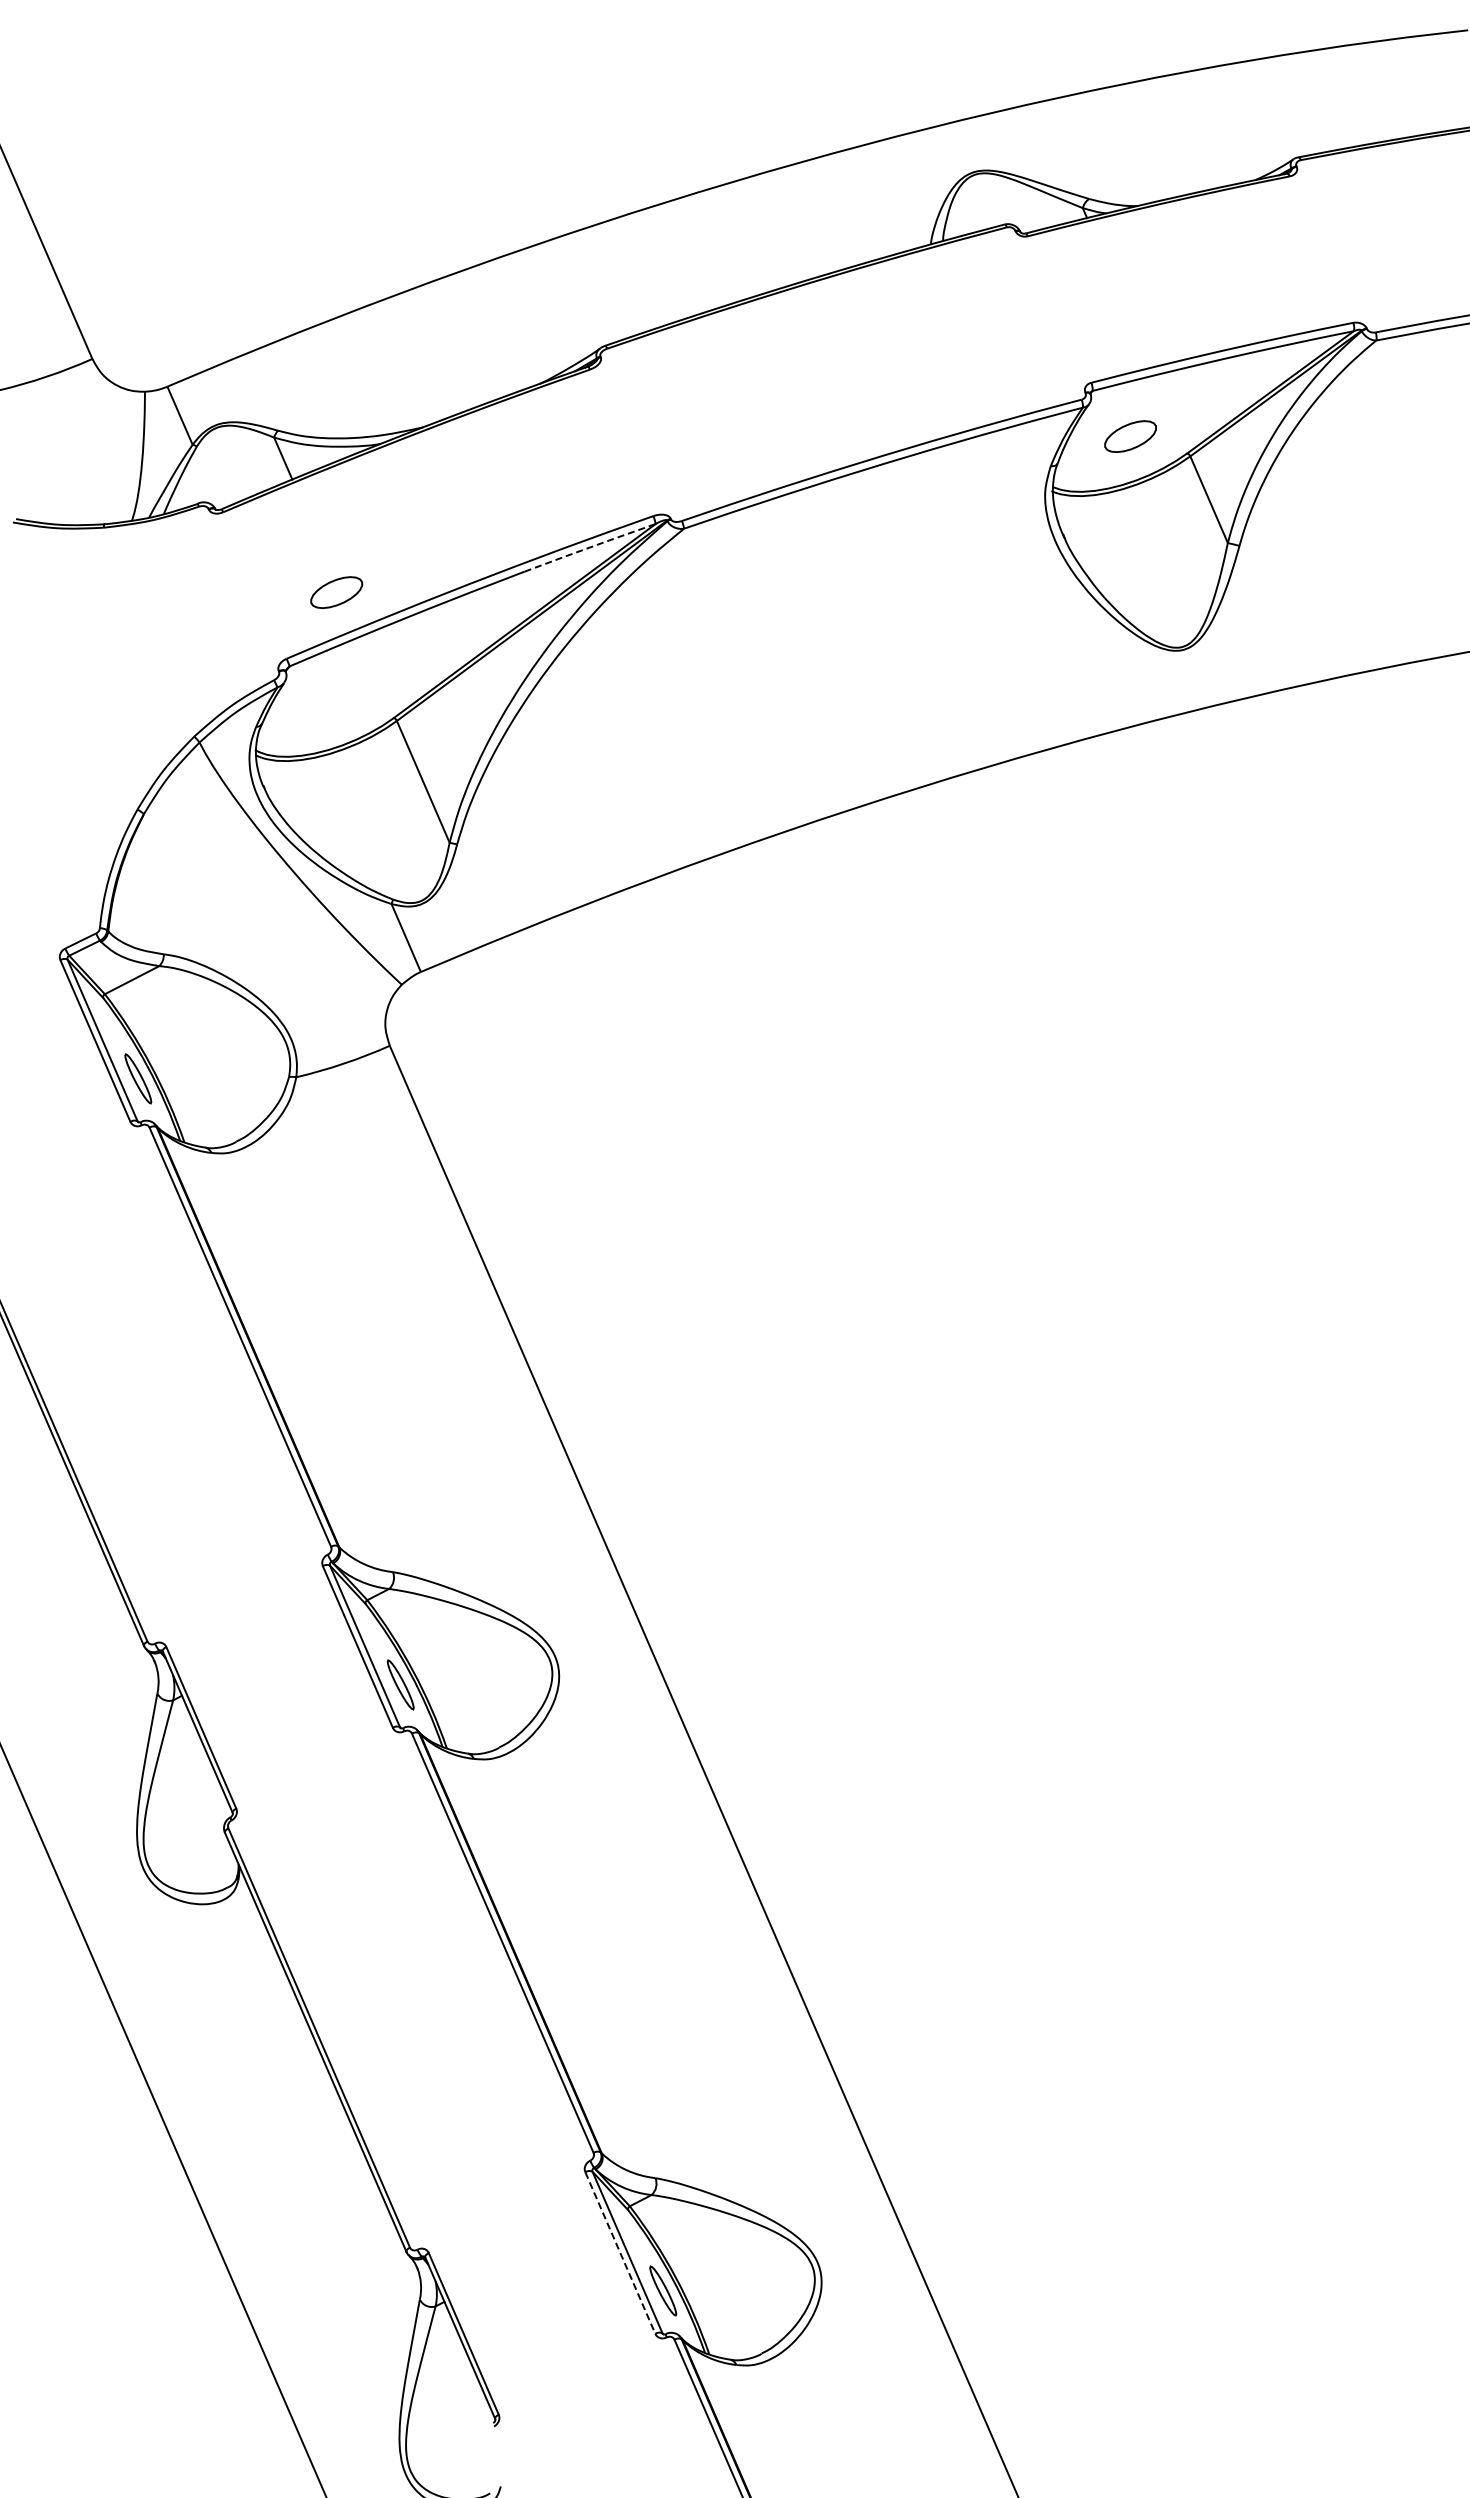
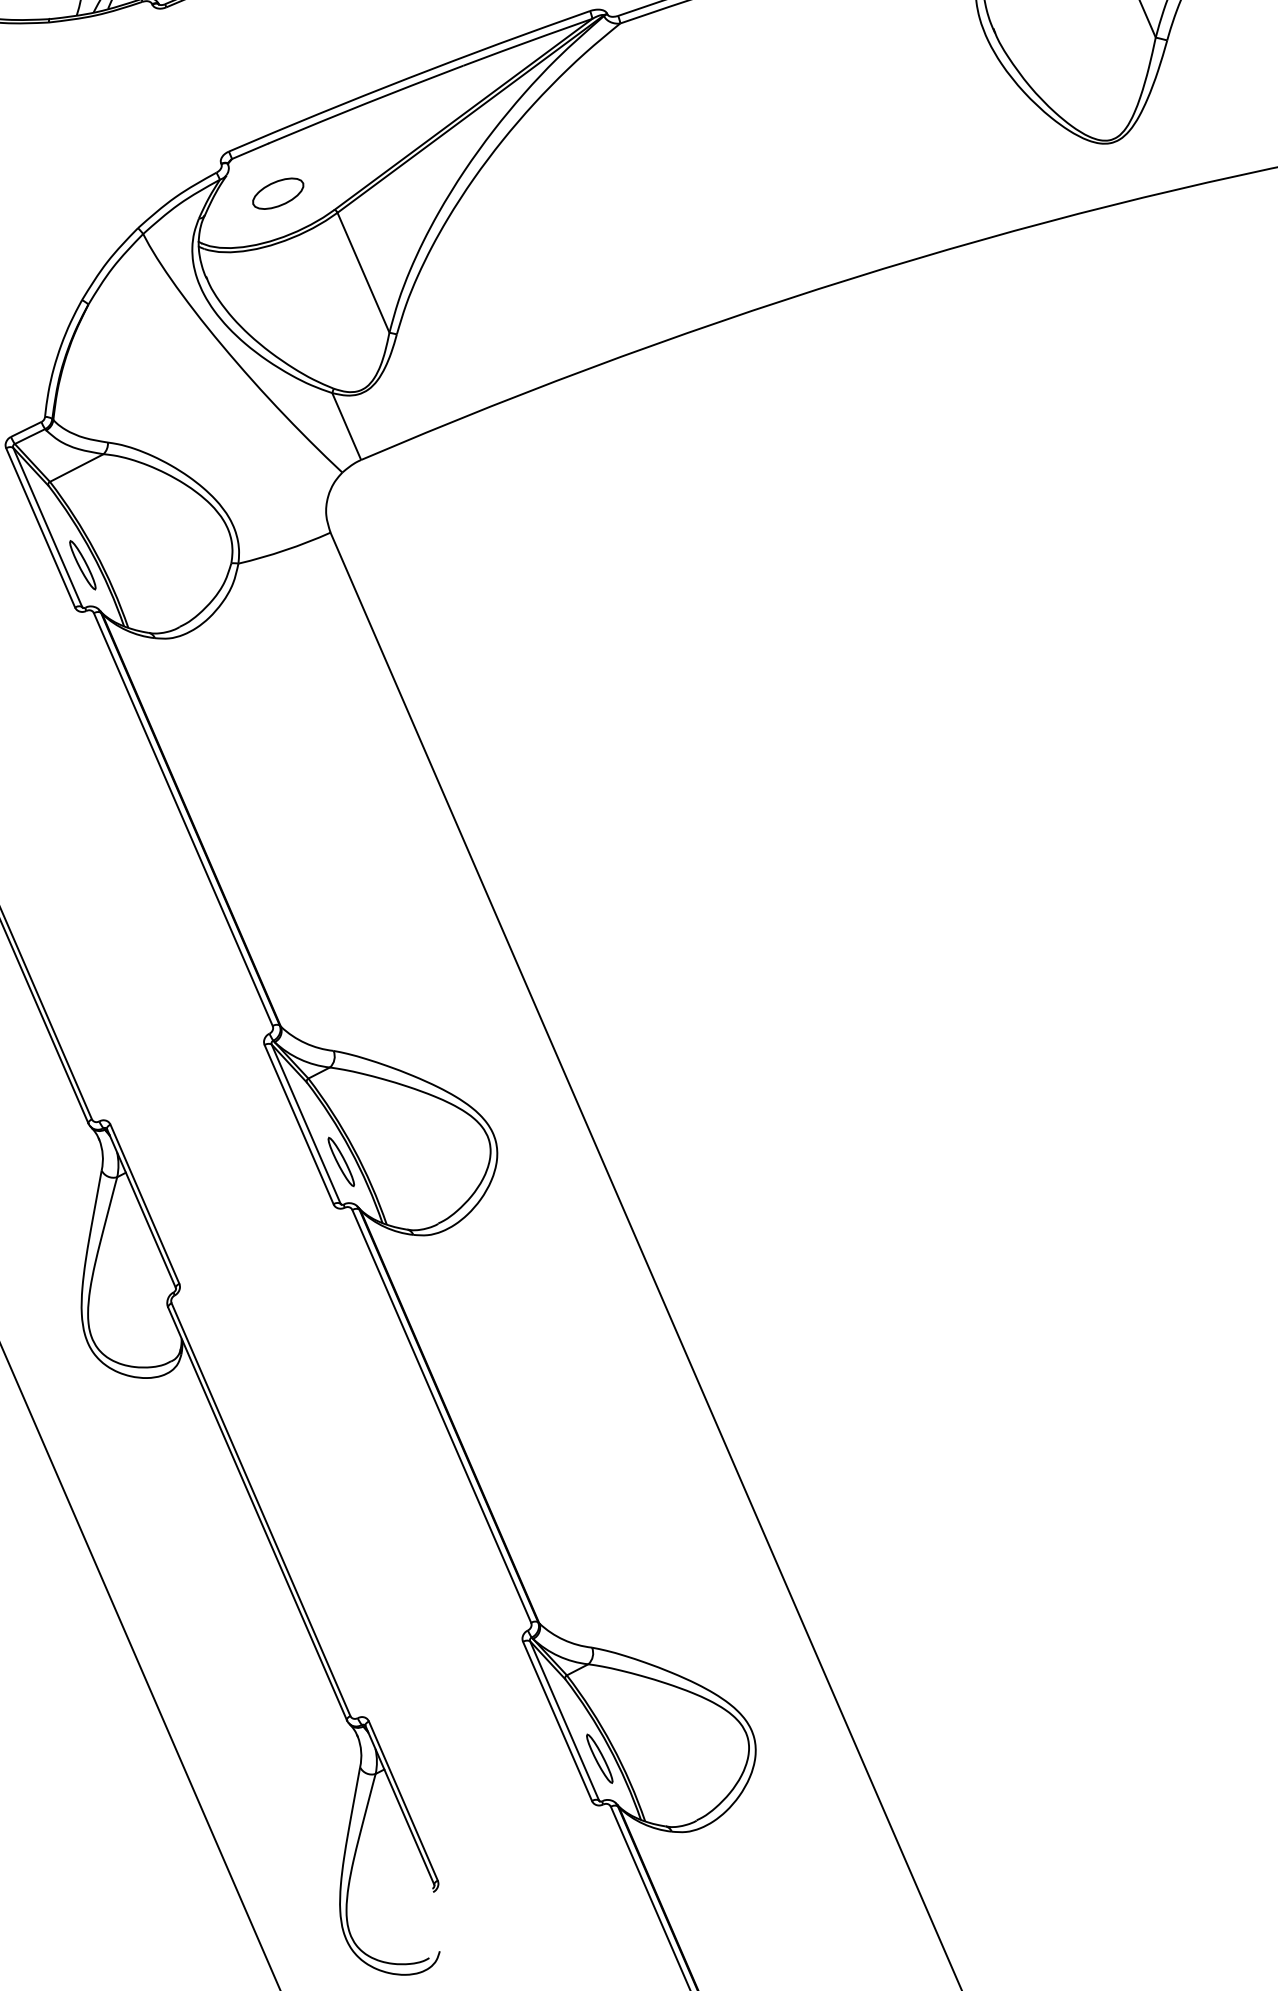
line: (590, 547) -> (528, 41), dashed -> solid
part: (336, 592) -> (278, 193), moved
line: (620, 2253) -> (557, 1721), dashed -> solid

